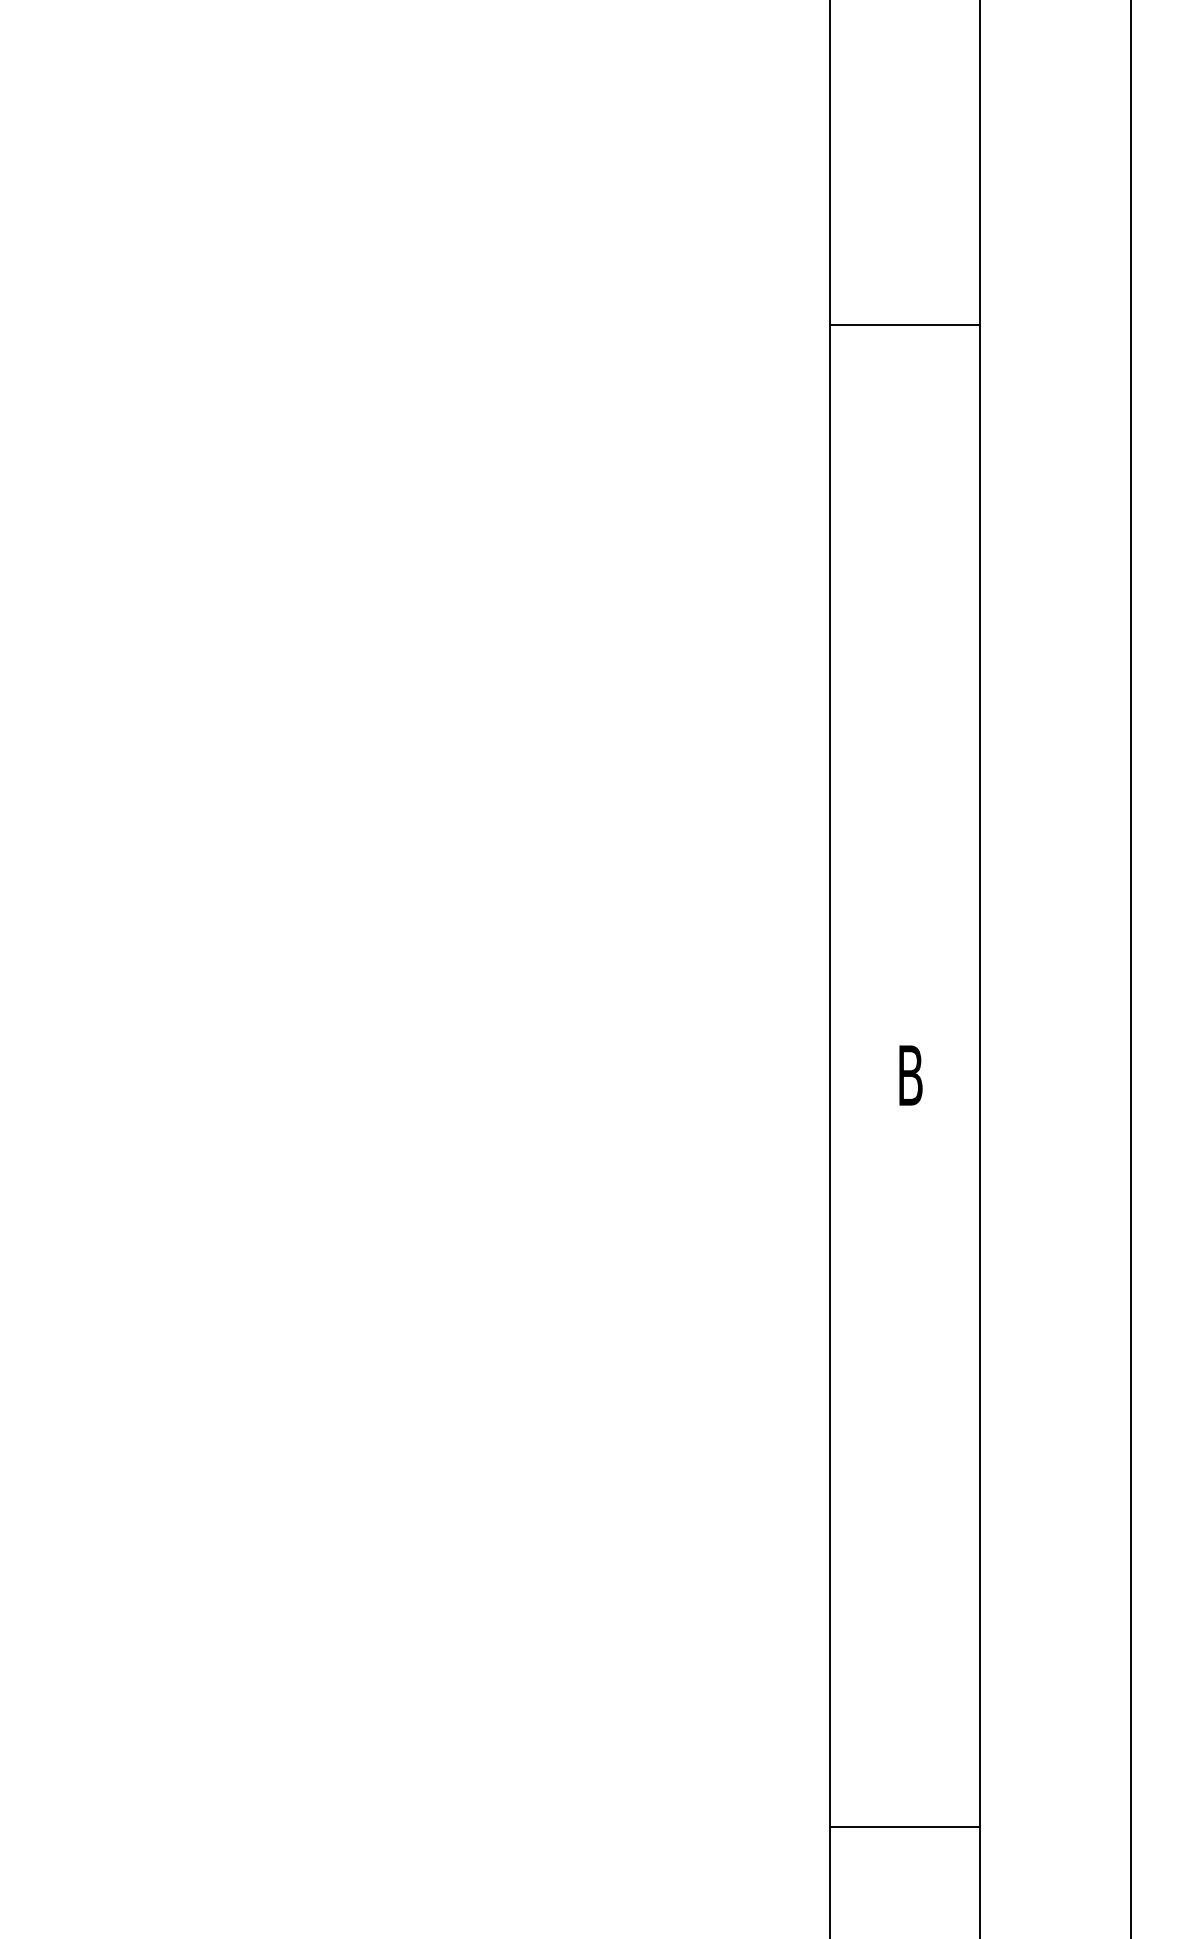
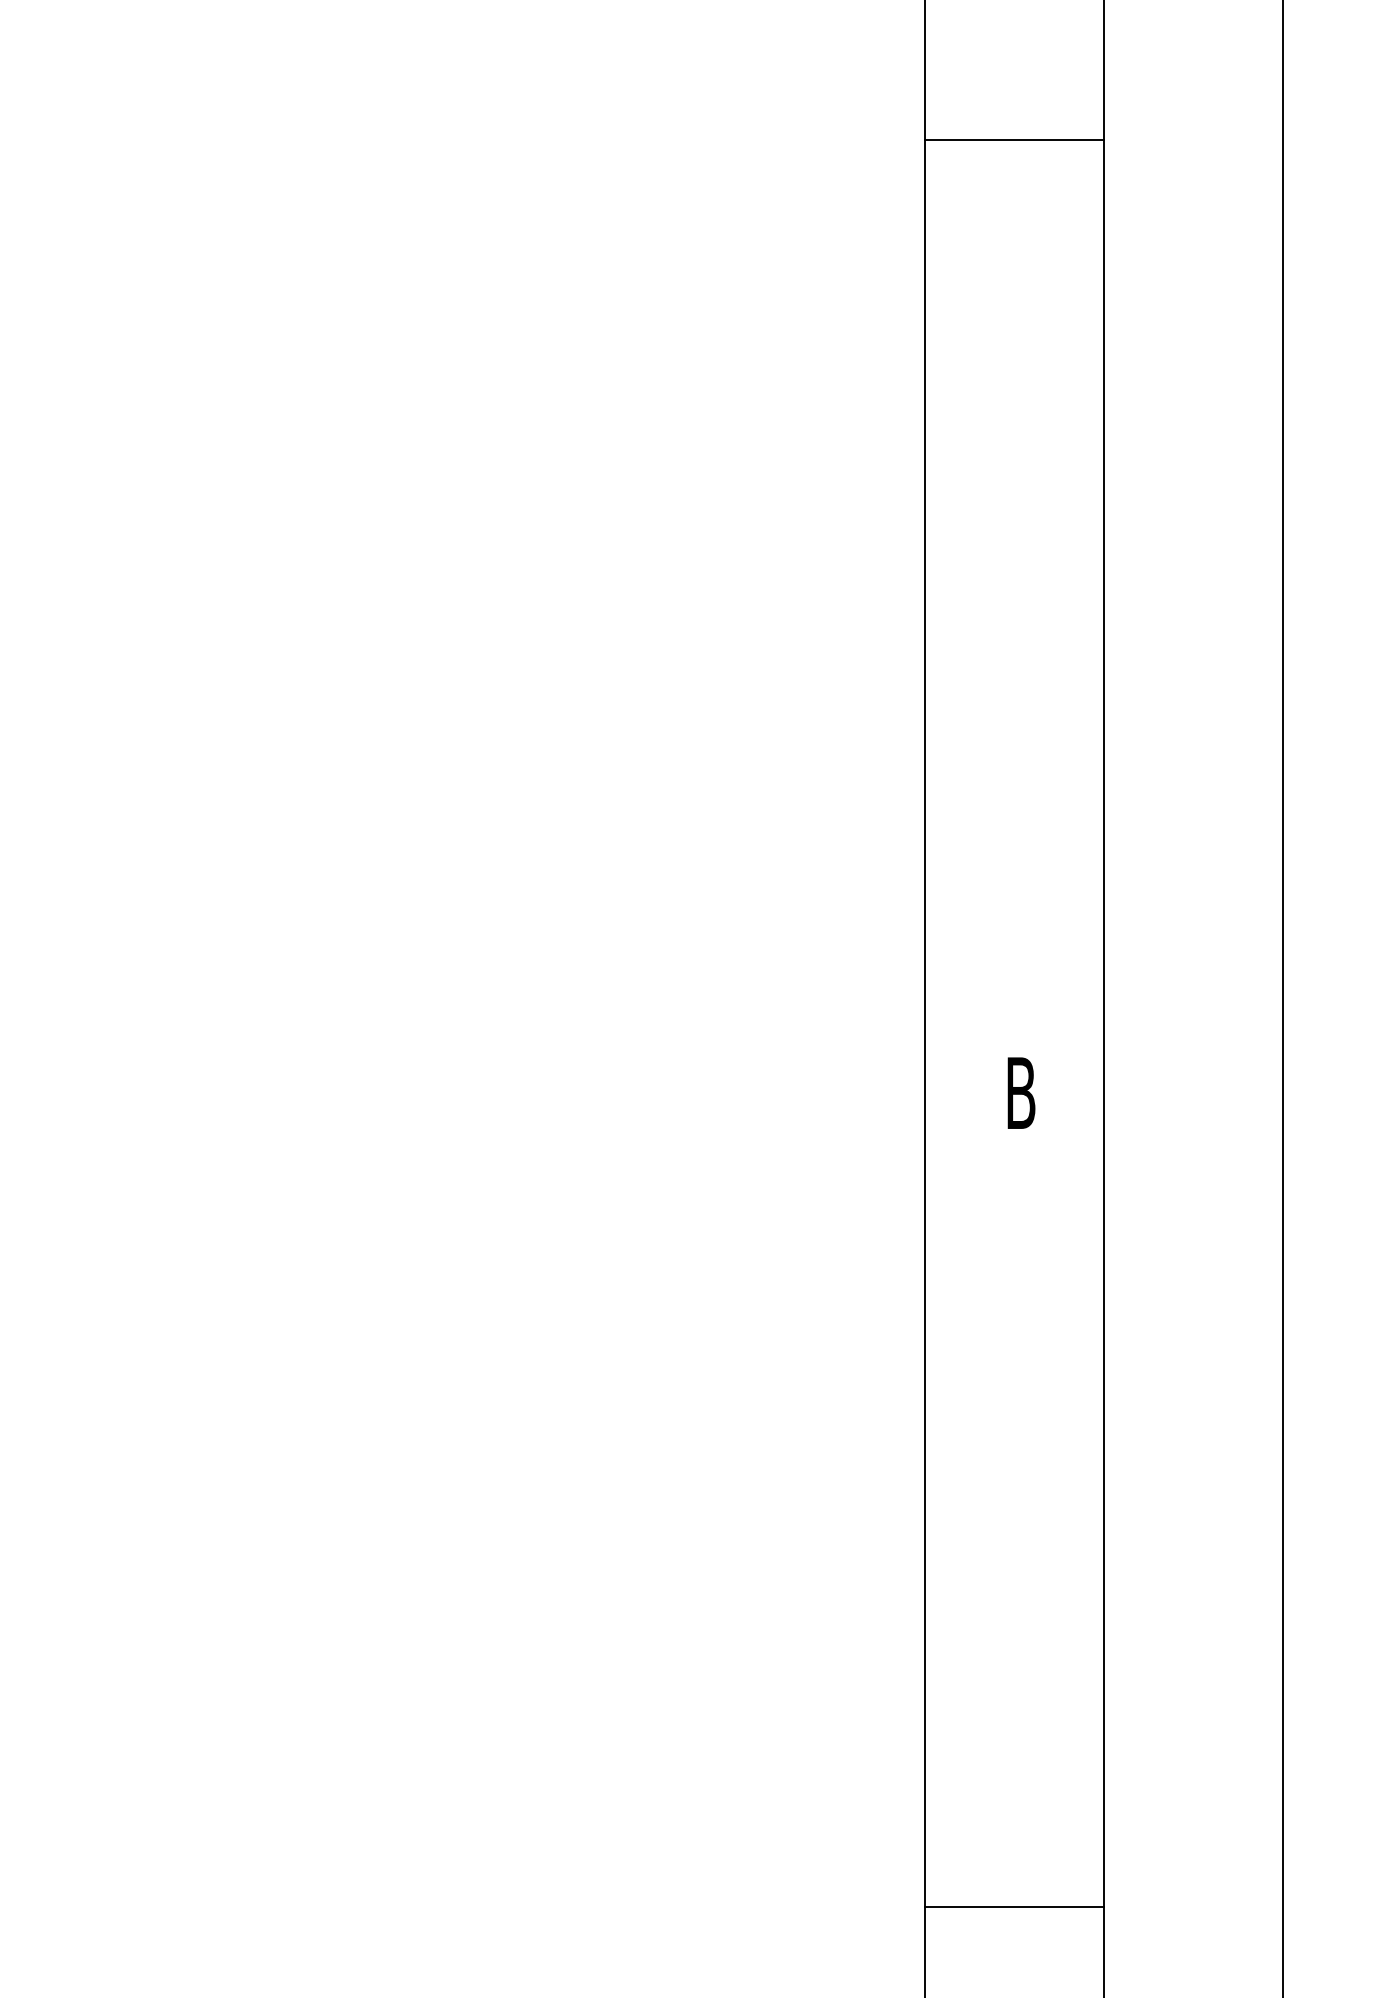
line: (905, 324) -> (1014, 139), moved
line: (905, 1827) -> (1014, 1907), moved

